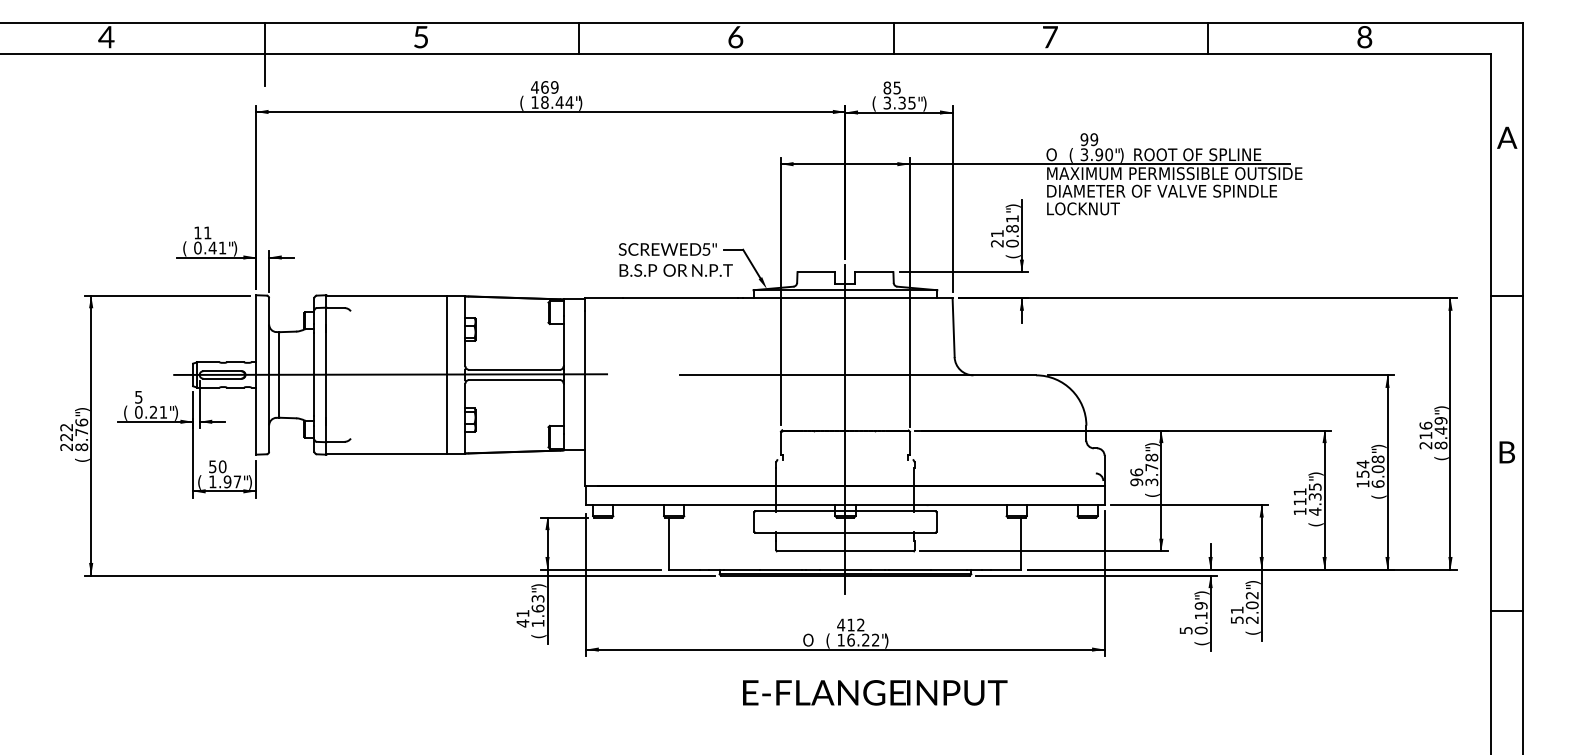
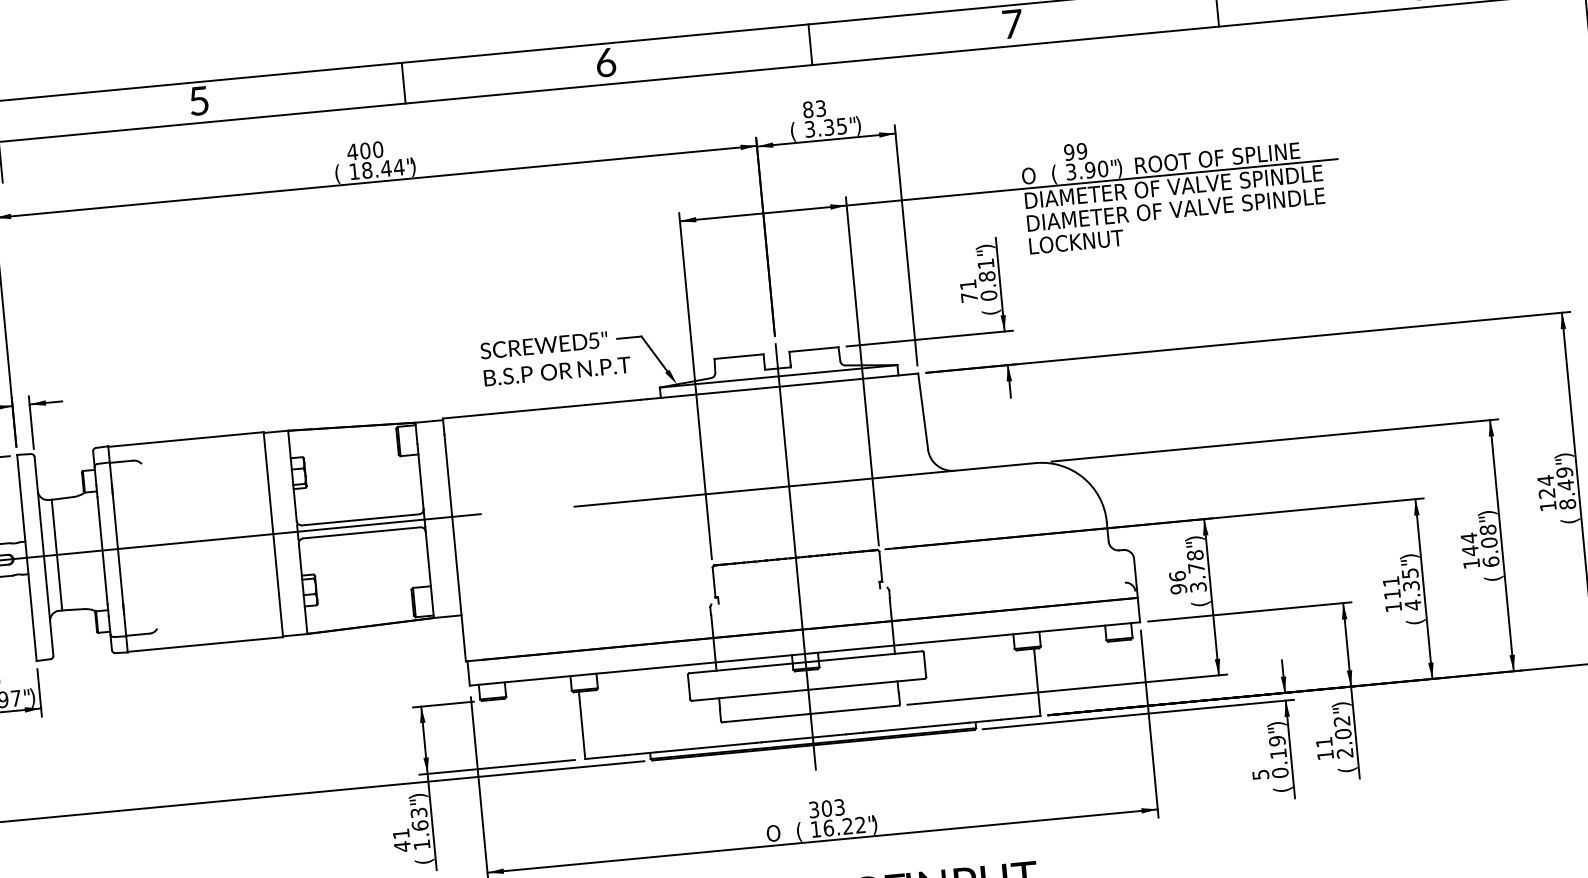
text: (549, 87) -> (371, 150), 469 -> 400
text: (896, 87) -> (819, 108), 85 -> 83
text: (1175, 173) -> (1191, 185), MAXIMUM PERMISSIBLE OUTSIDE -> DIAMETER OF VALVE SPINDLE
text: (997, 243) -> (969, 297), 21 -> 71
text: (1425, 435) -> (1546, 493), 216 -> 124
text: (1362, 474) -> (1469, 551), 154 -> 144
text: (1237, 619) -> (1325, 754), 51 -> 11
text: (850, 624) -> (826, 807), 412 -> 303

